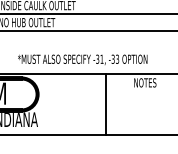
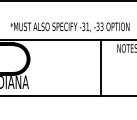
line: (105, 104) -> (101, 68), moved

